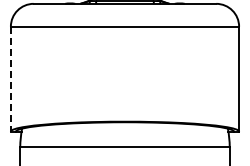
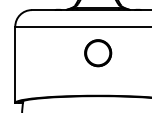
circle: (124, 62) -> (97, 52), added
line: (10, 79) -> (14, 65), dashed -> solid

